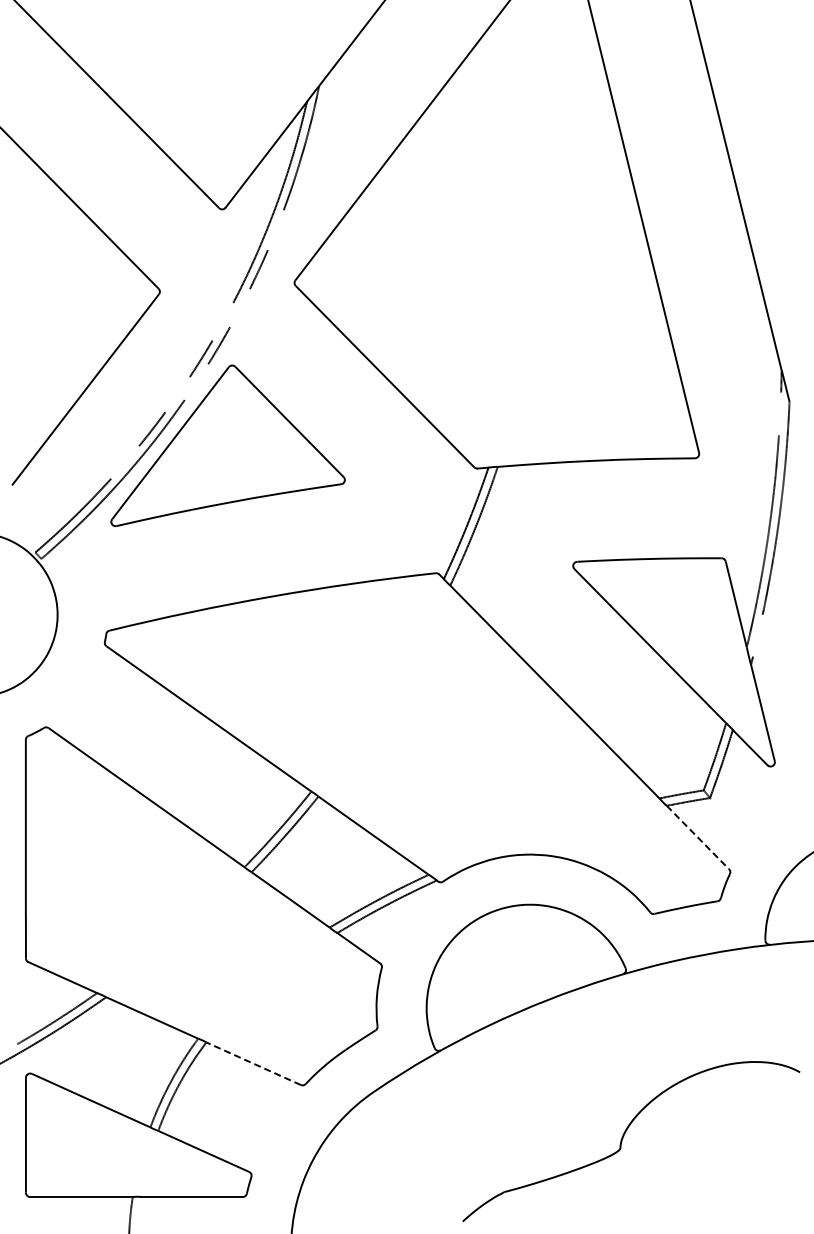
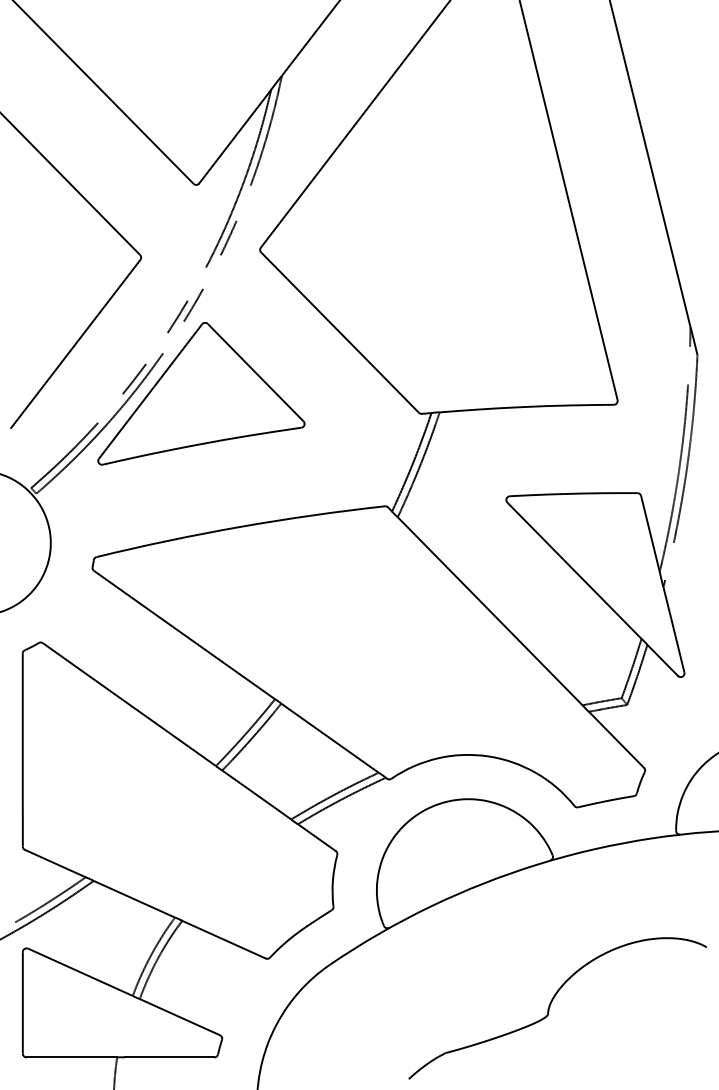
line: (698, 837) -> (617, 739), dashed -> solid
line: (253, 1063) -> (223, 939), dashed -> solid

